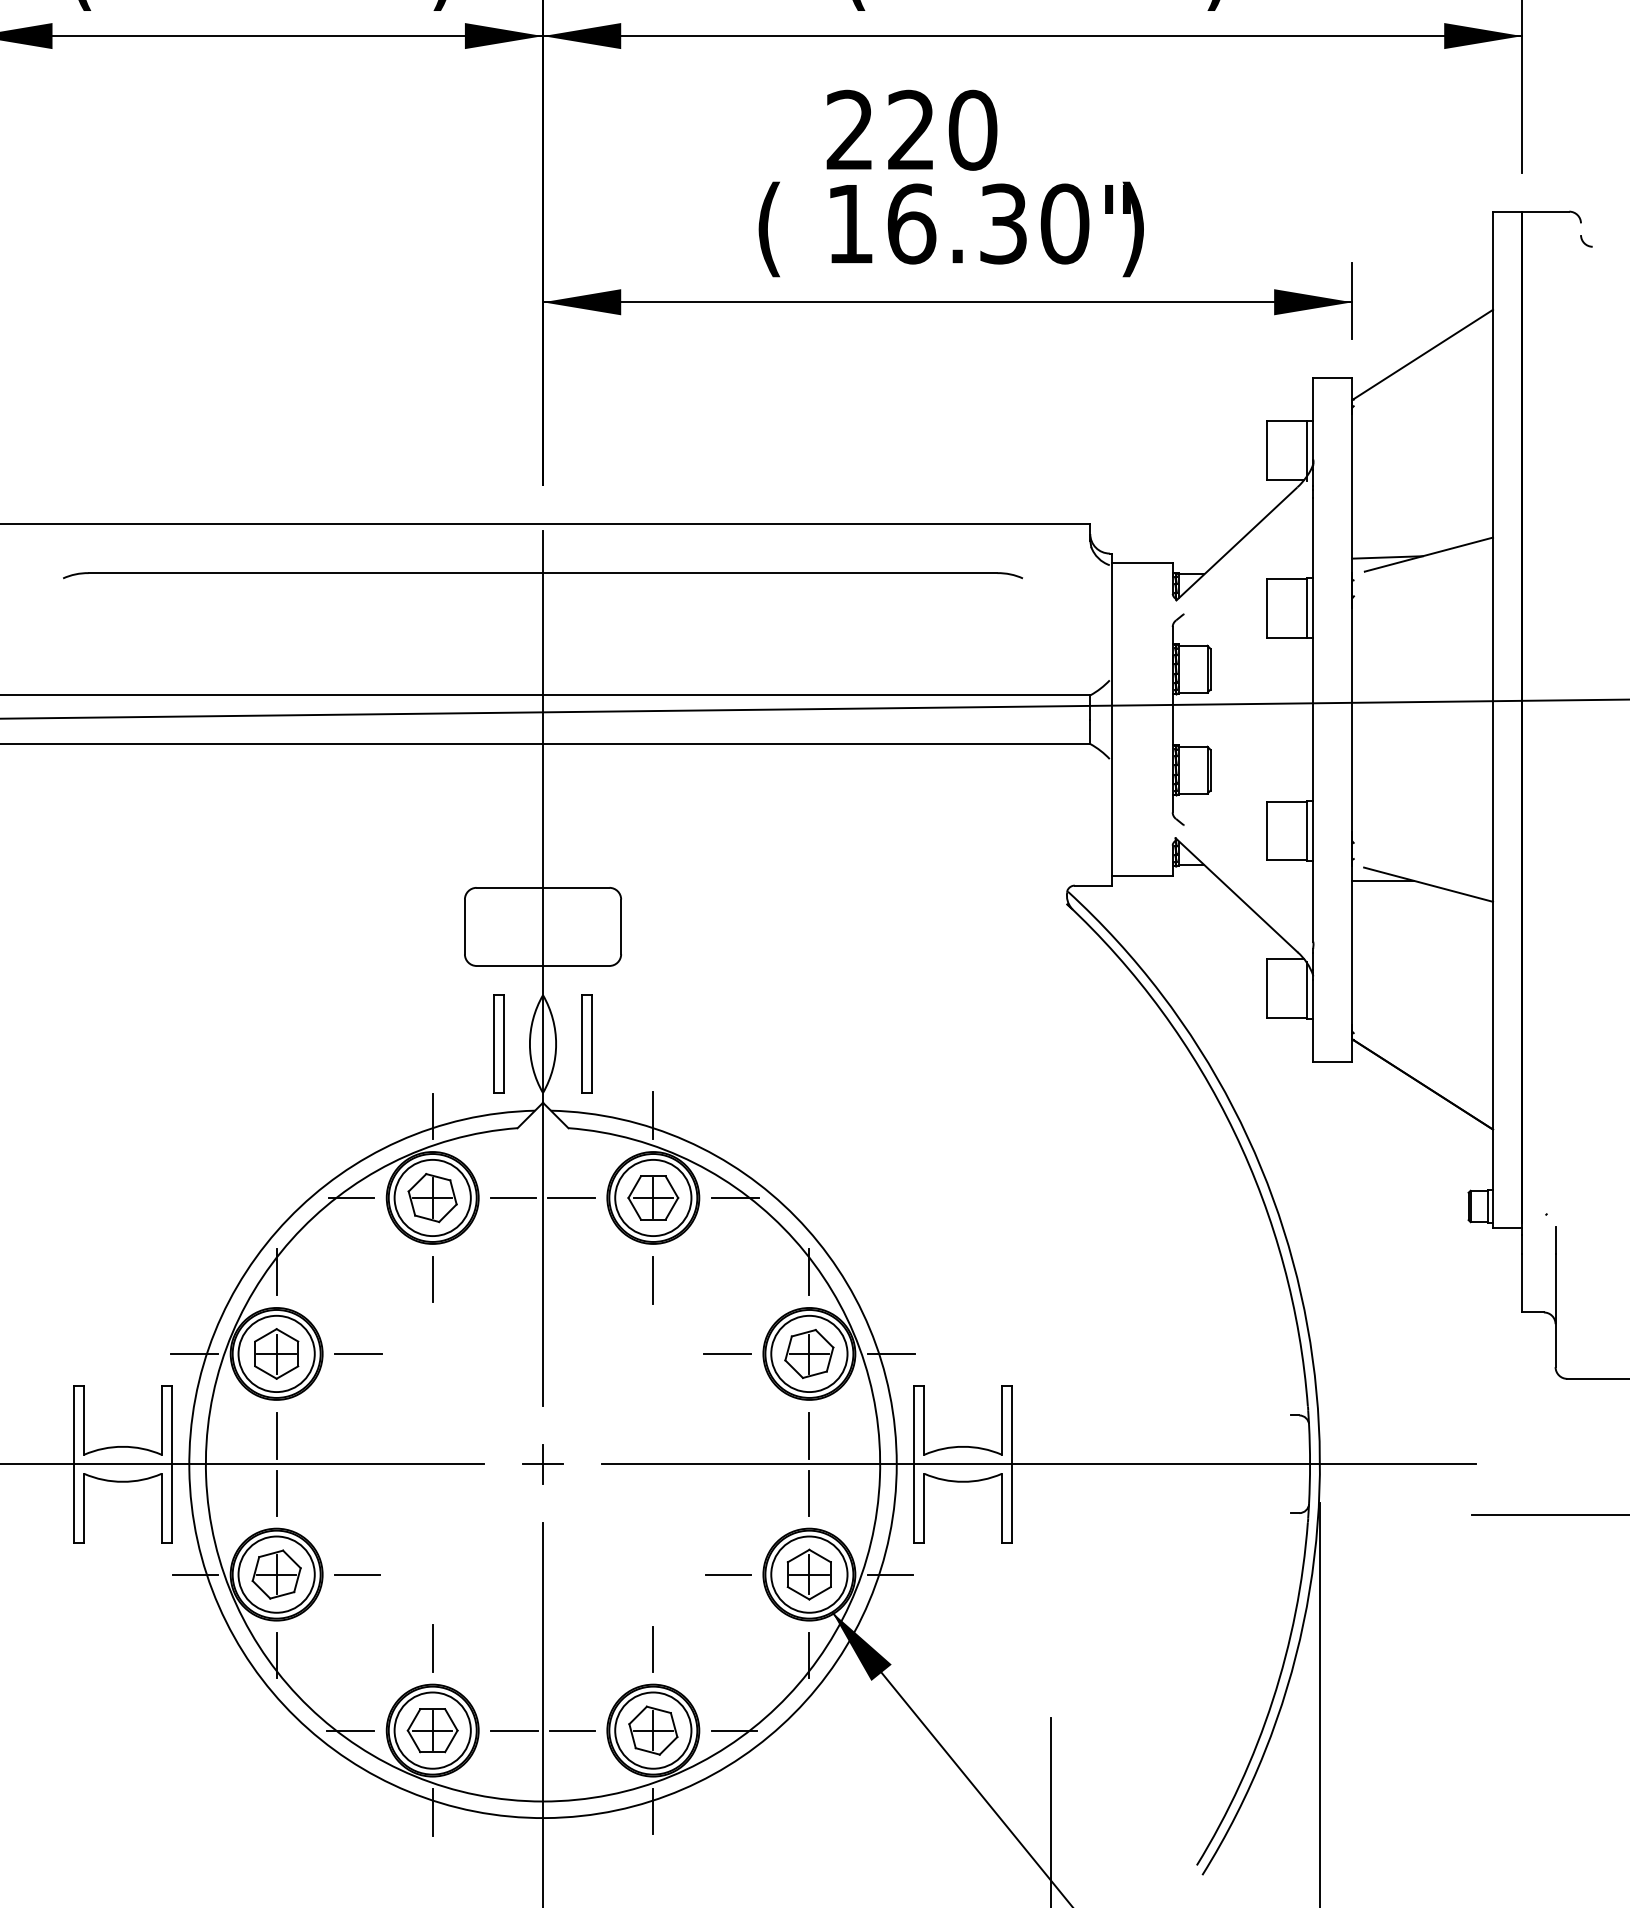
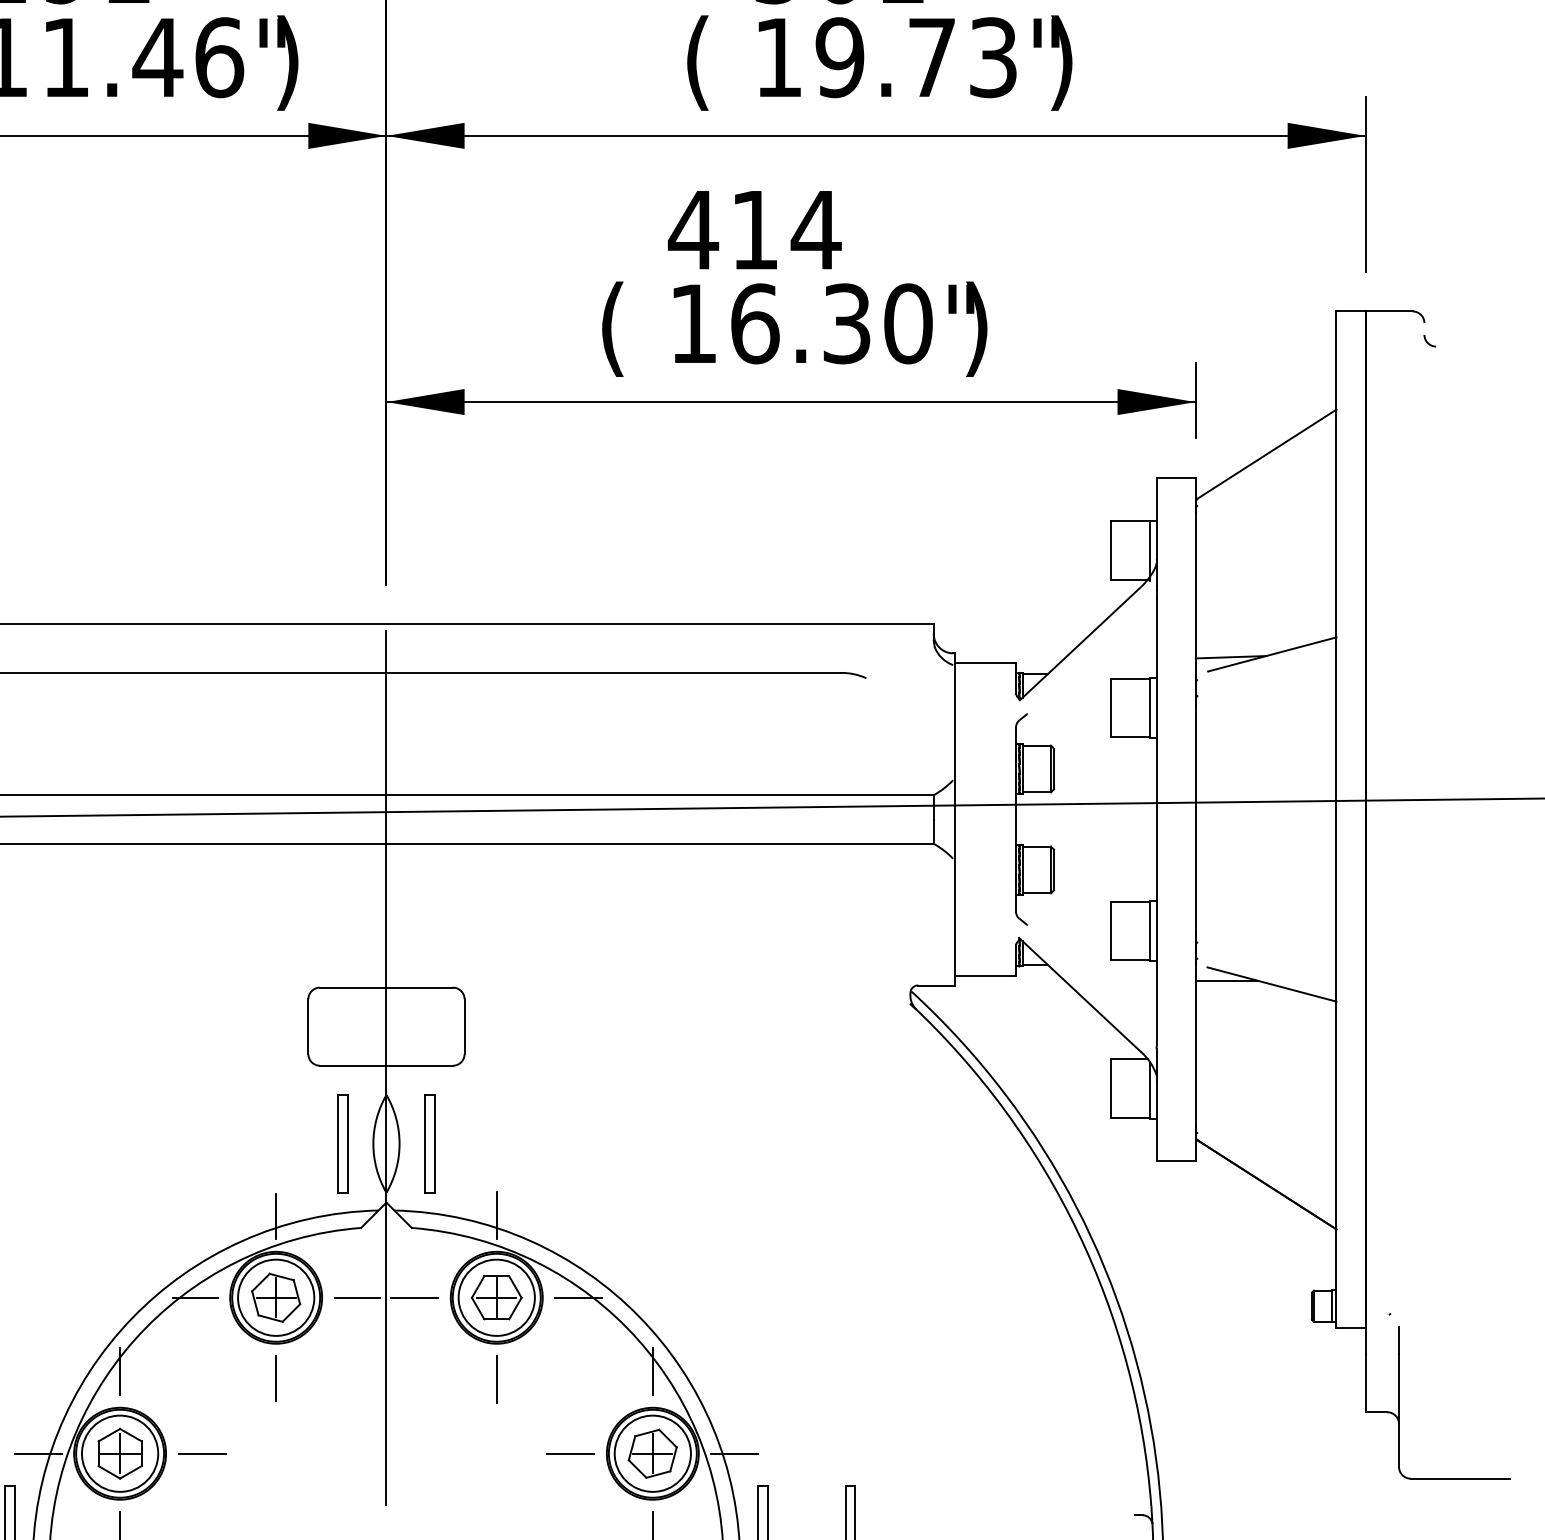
text: (911, 129) -> (754, 229), 220 -> 414

